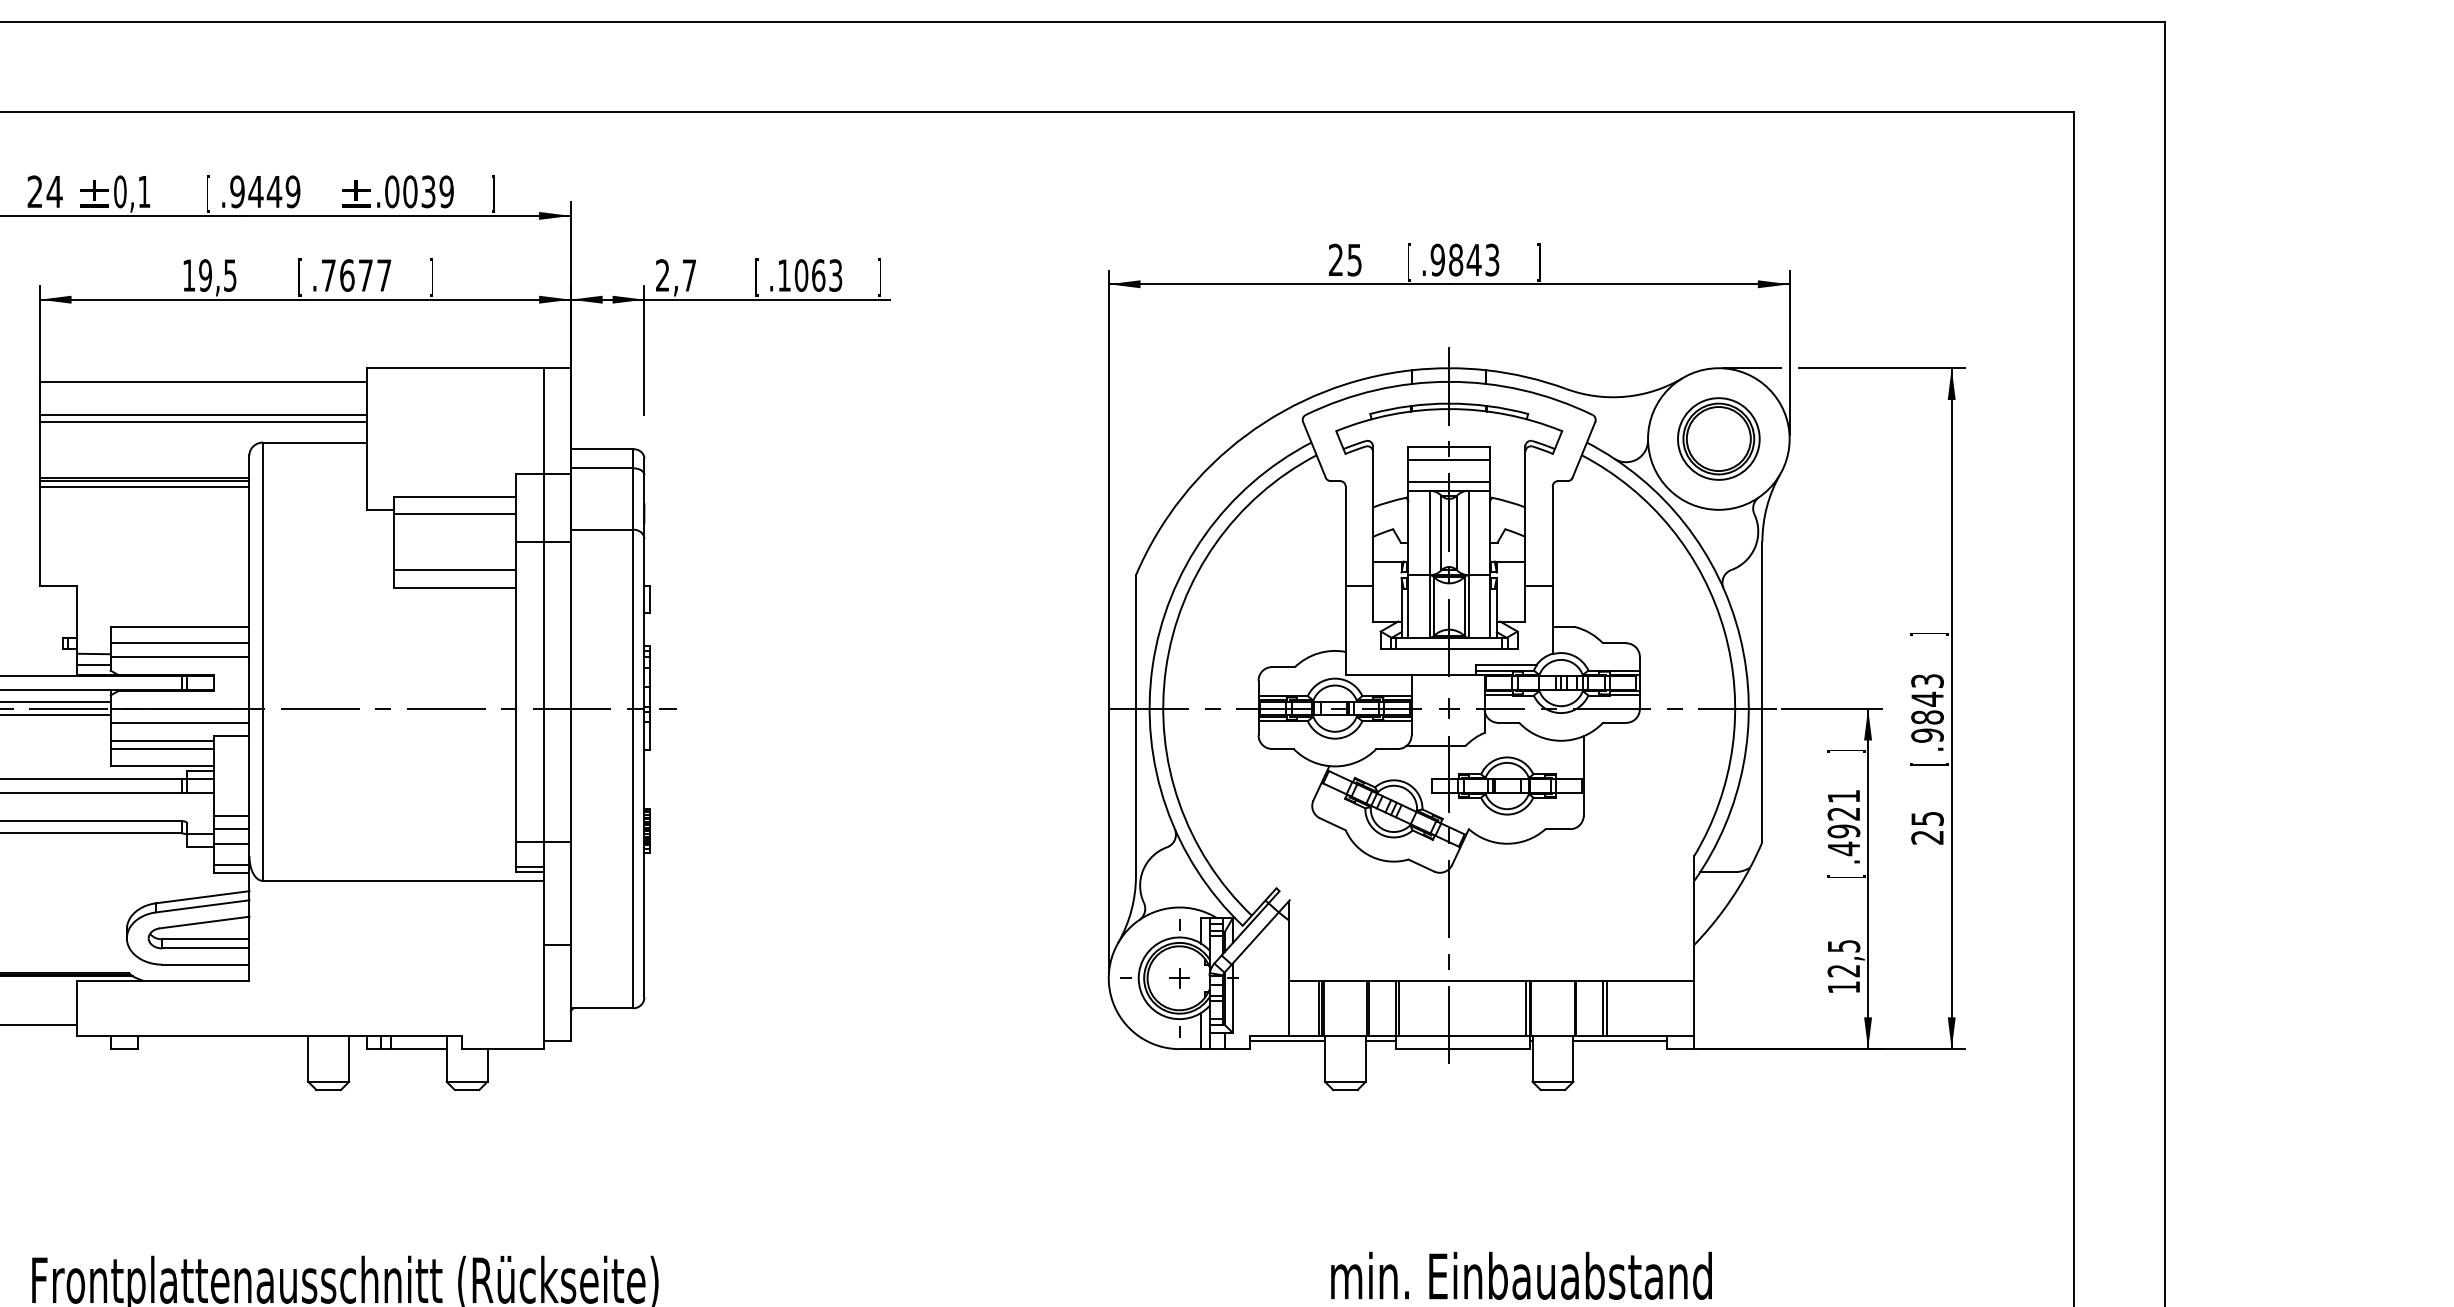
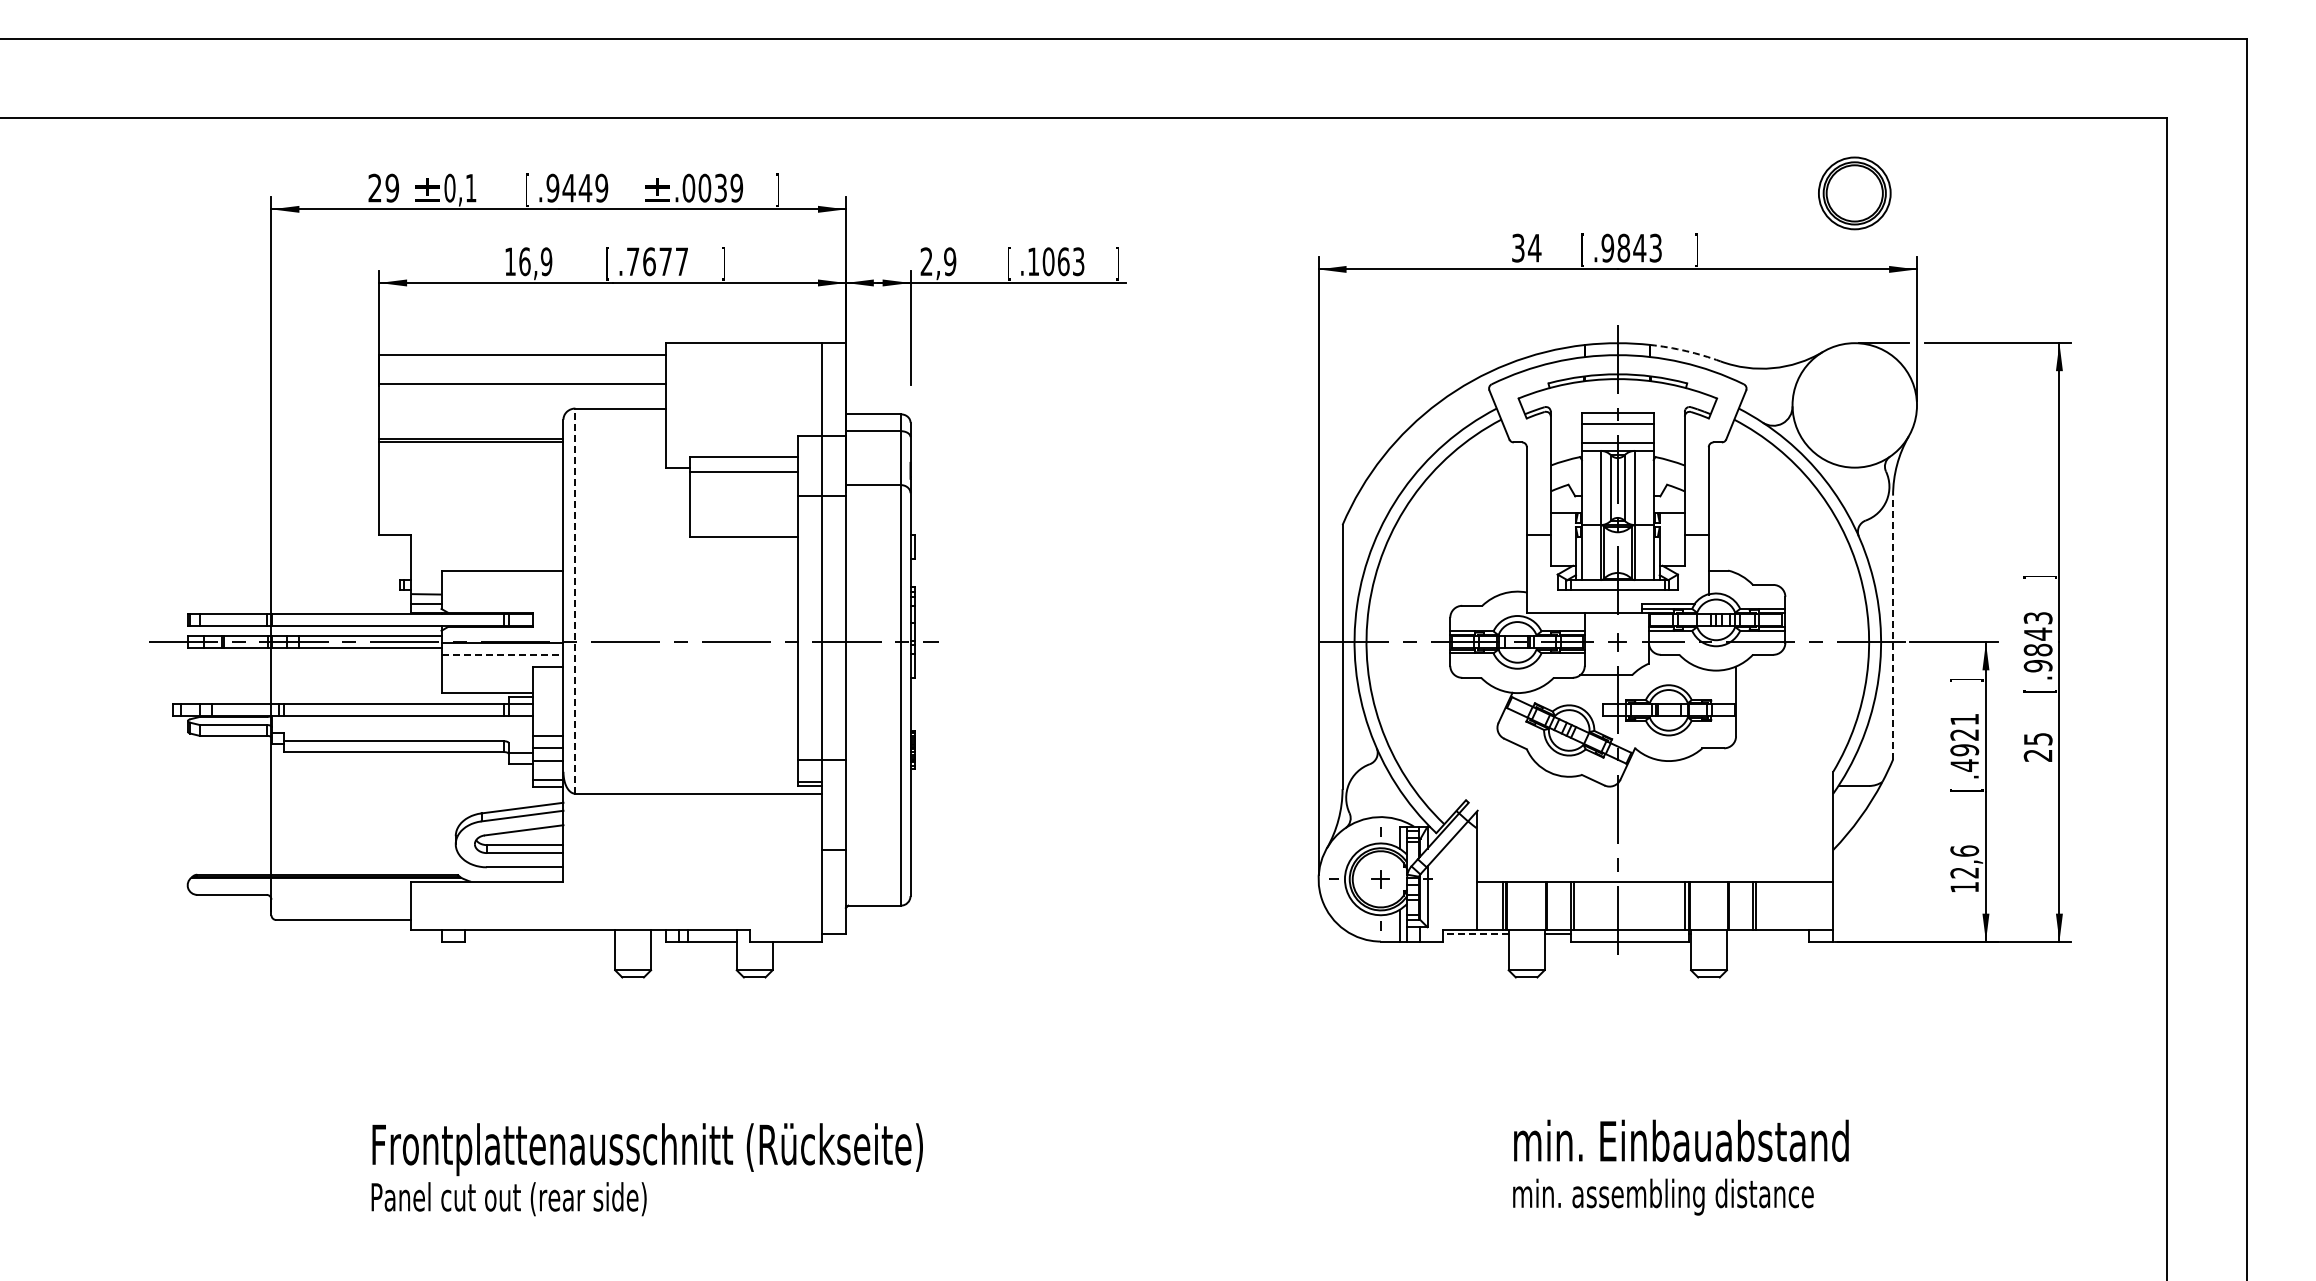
text: (54, 191) -> (392, 187), 24 -> 29
text: (1345, 260) -> (1526, 248), 25 -> 34
text: (217, 275) -> (535, 261), 19,5 -> 16,9
text: (689, 275) -> (950, 261), 2,7 -> 2,9
arc: (1527, 377) -> (1686, 351), solid -> dashed
line: (202, 422) -> (522, 390), removed
part: (1718, 439) -> (1854, 193), moved
line: (144, 486) -> (471, 447), removed
line: (455, 569) -> (744, 520), removed
line: (180, 642) -> (502, 584), removed
line: (180, 656) -> (502, 596), removed
line: (263, 662) -> (575, 601), solid -> dashed
line: (1762, 691) -> (1893, 627), solid -> dashed
line: (180, 722) -> (502, 654), solid -> dashed
line: (161, 740) -> (486, 670), removed
line: (161, 748) -> (486, 677), removed
text: (1843, 945) -> (1964, 850), 12,5 -> 12,6
line: (1287, 1041) -> (1475, 934), solid -> dashed
line: (1619, 1041) -> (1767, 934), removed

